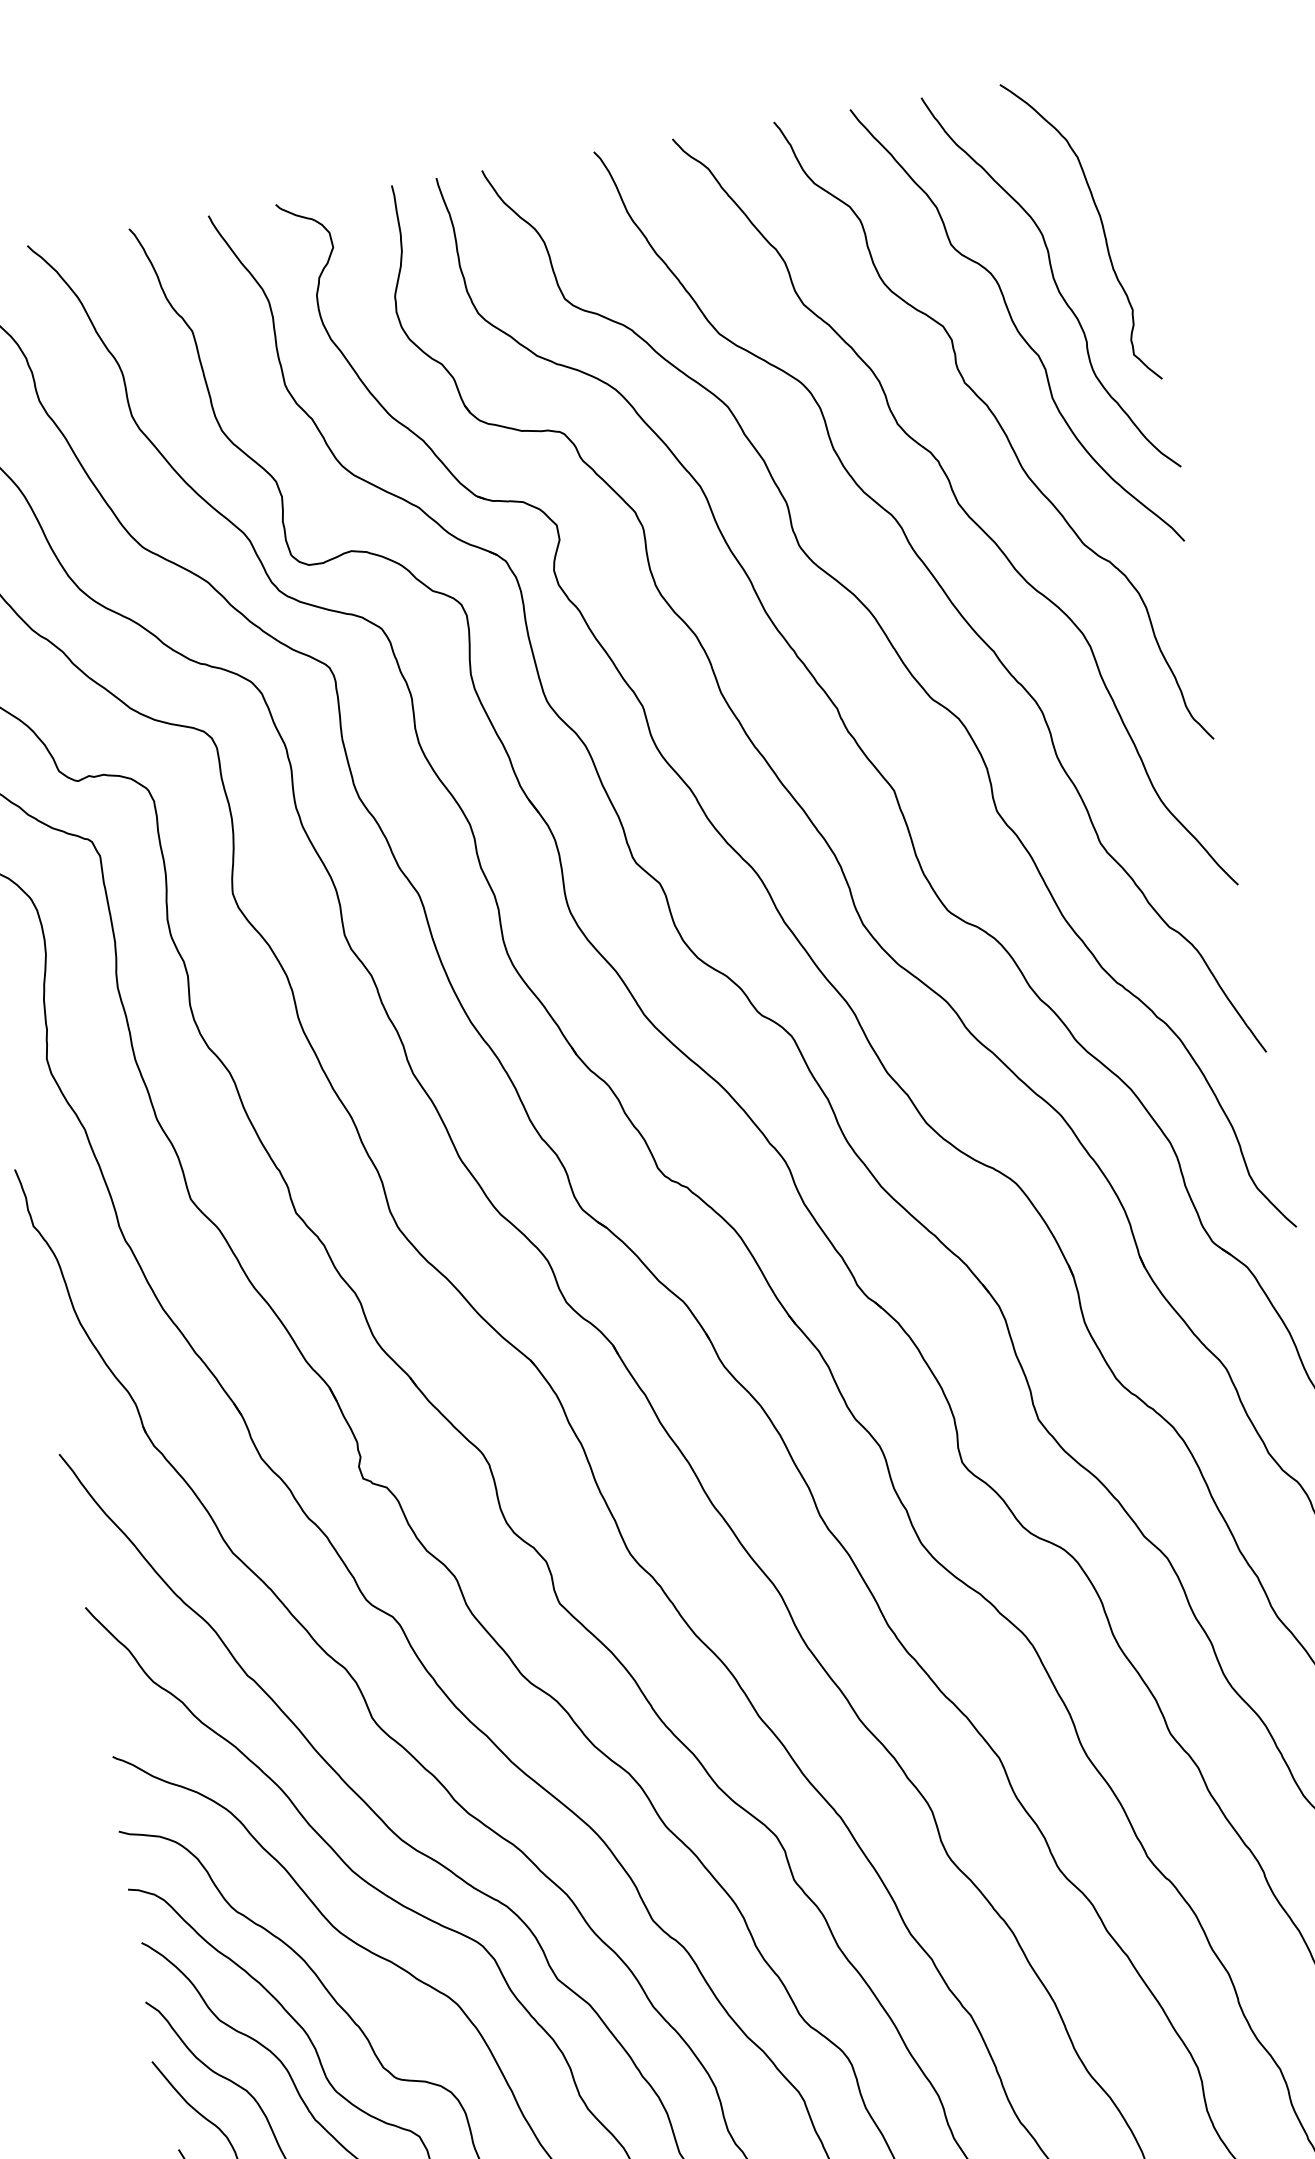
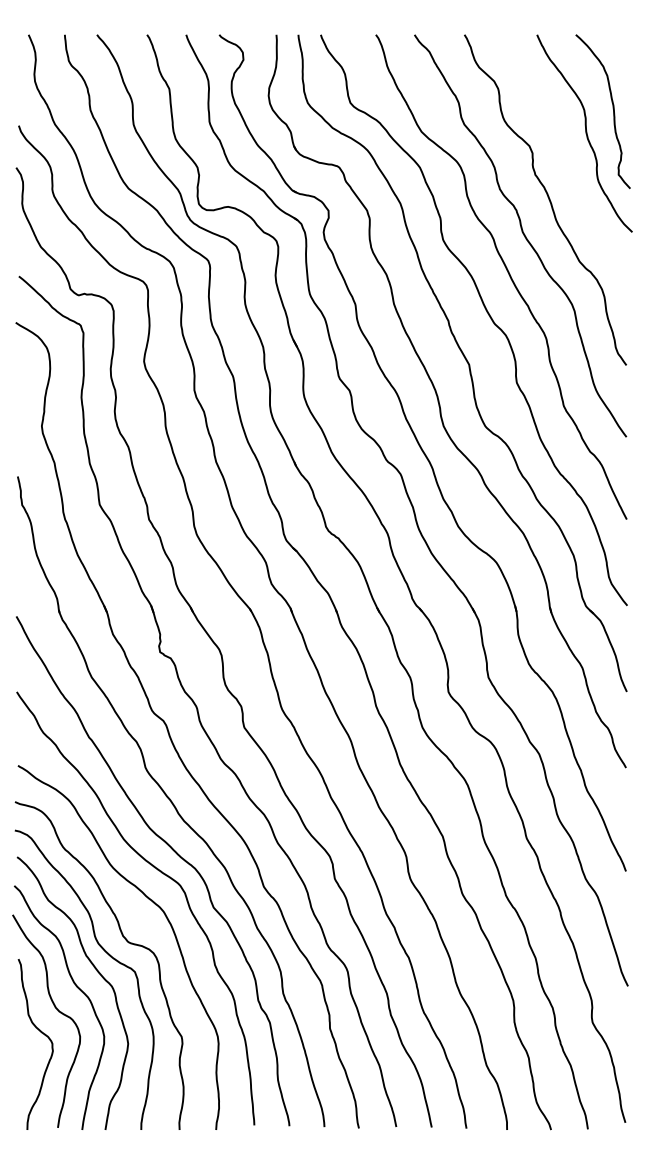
curve: (1016, 325) -> (564, 151), removed

